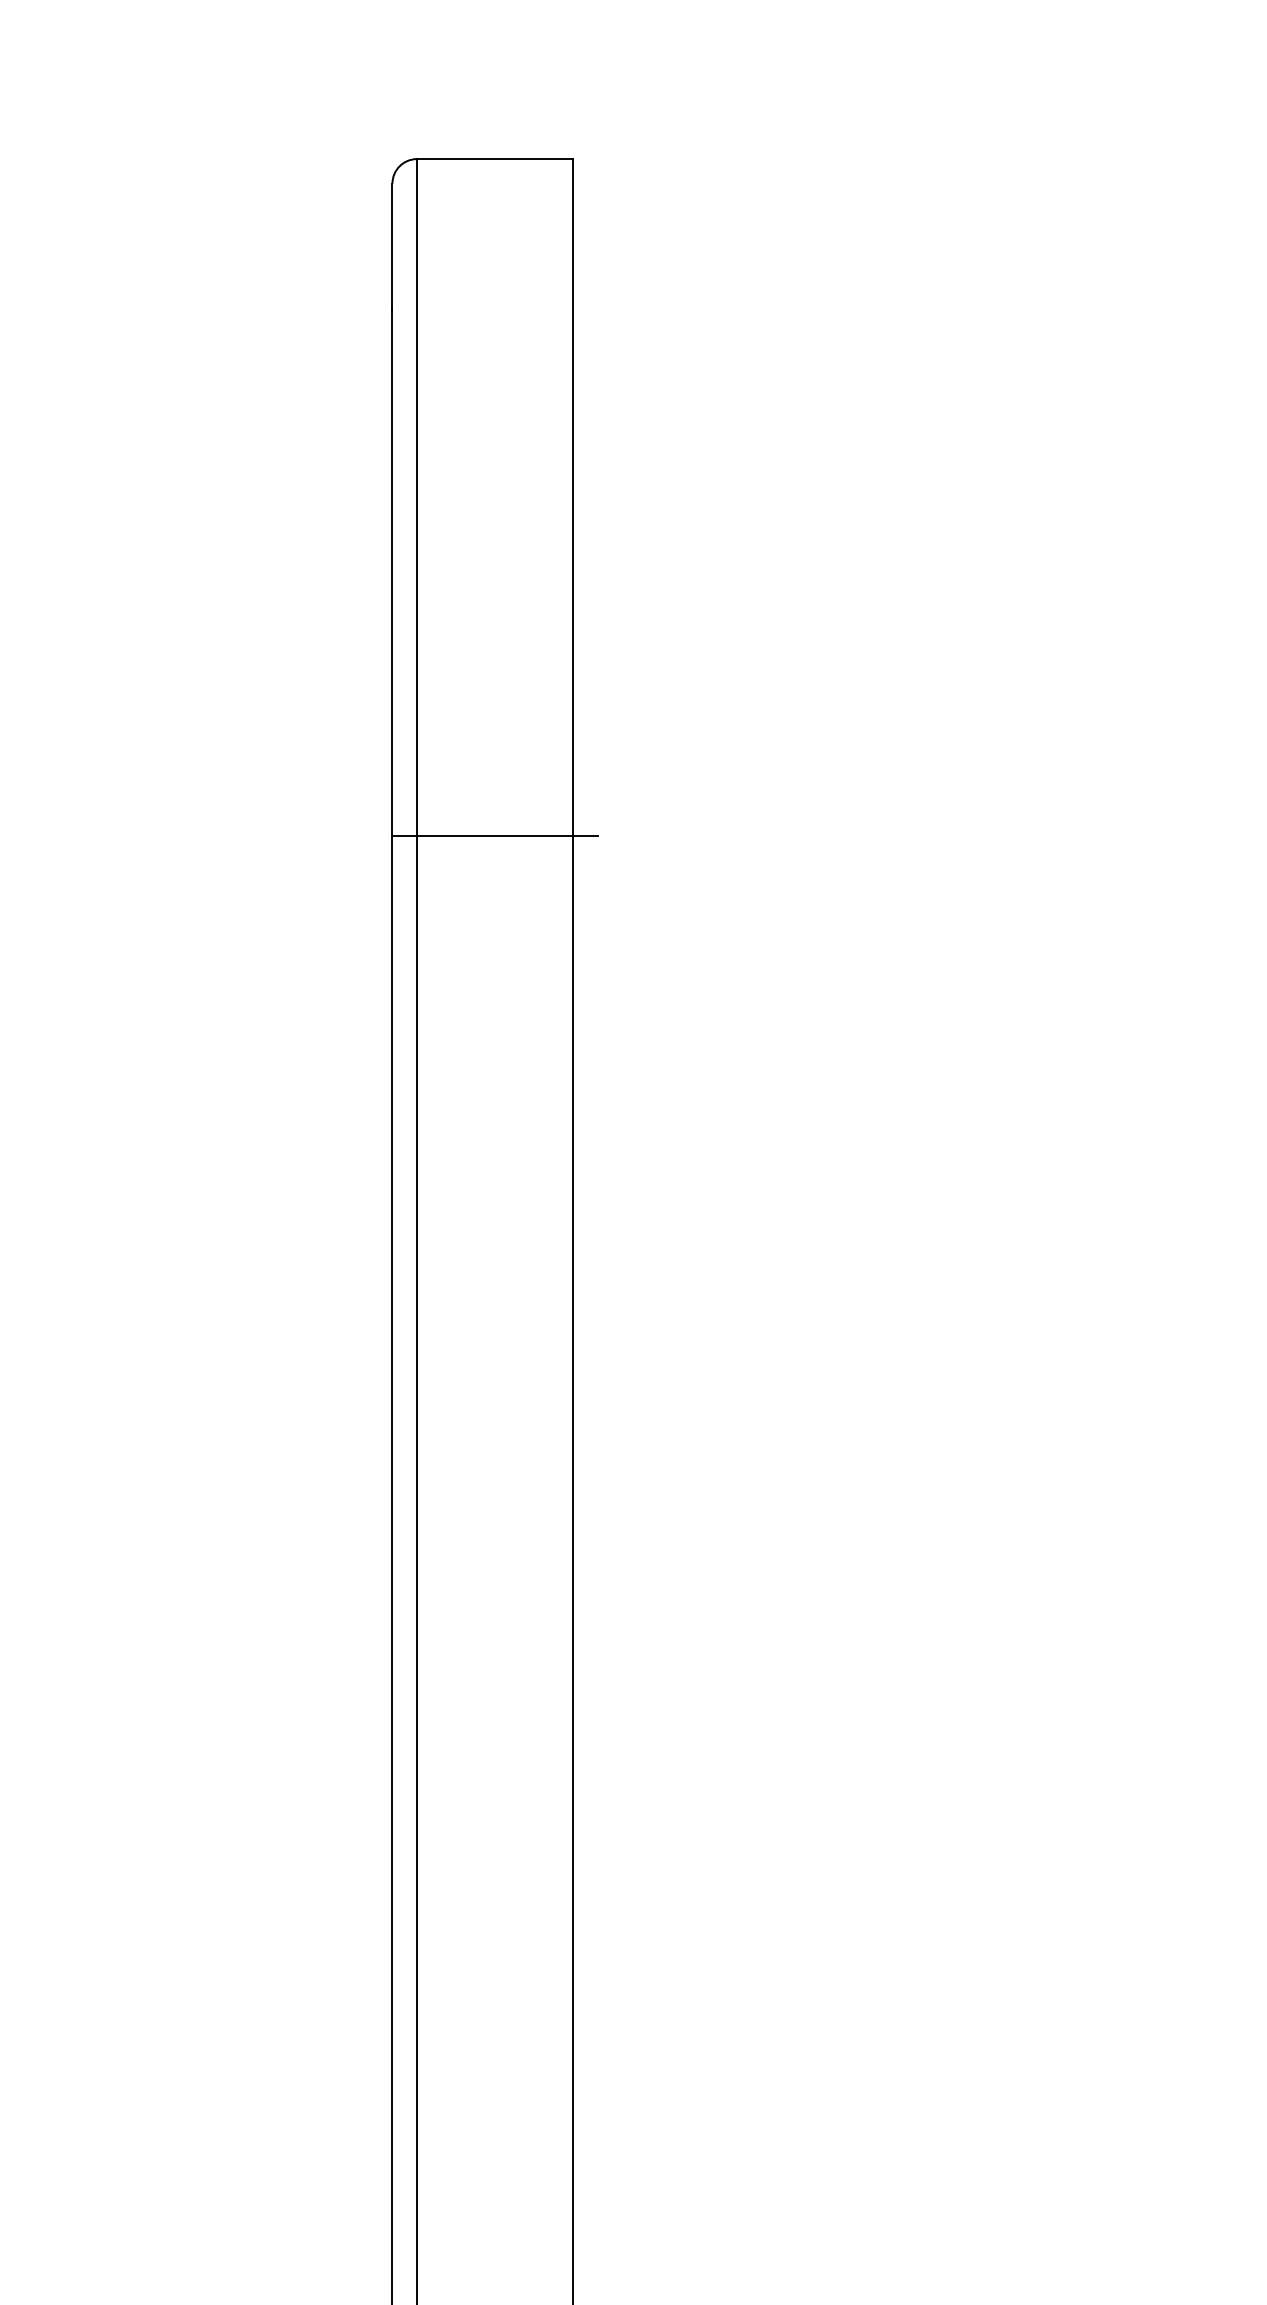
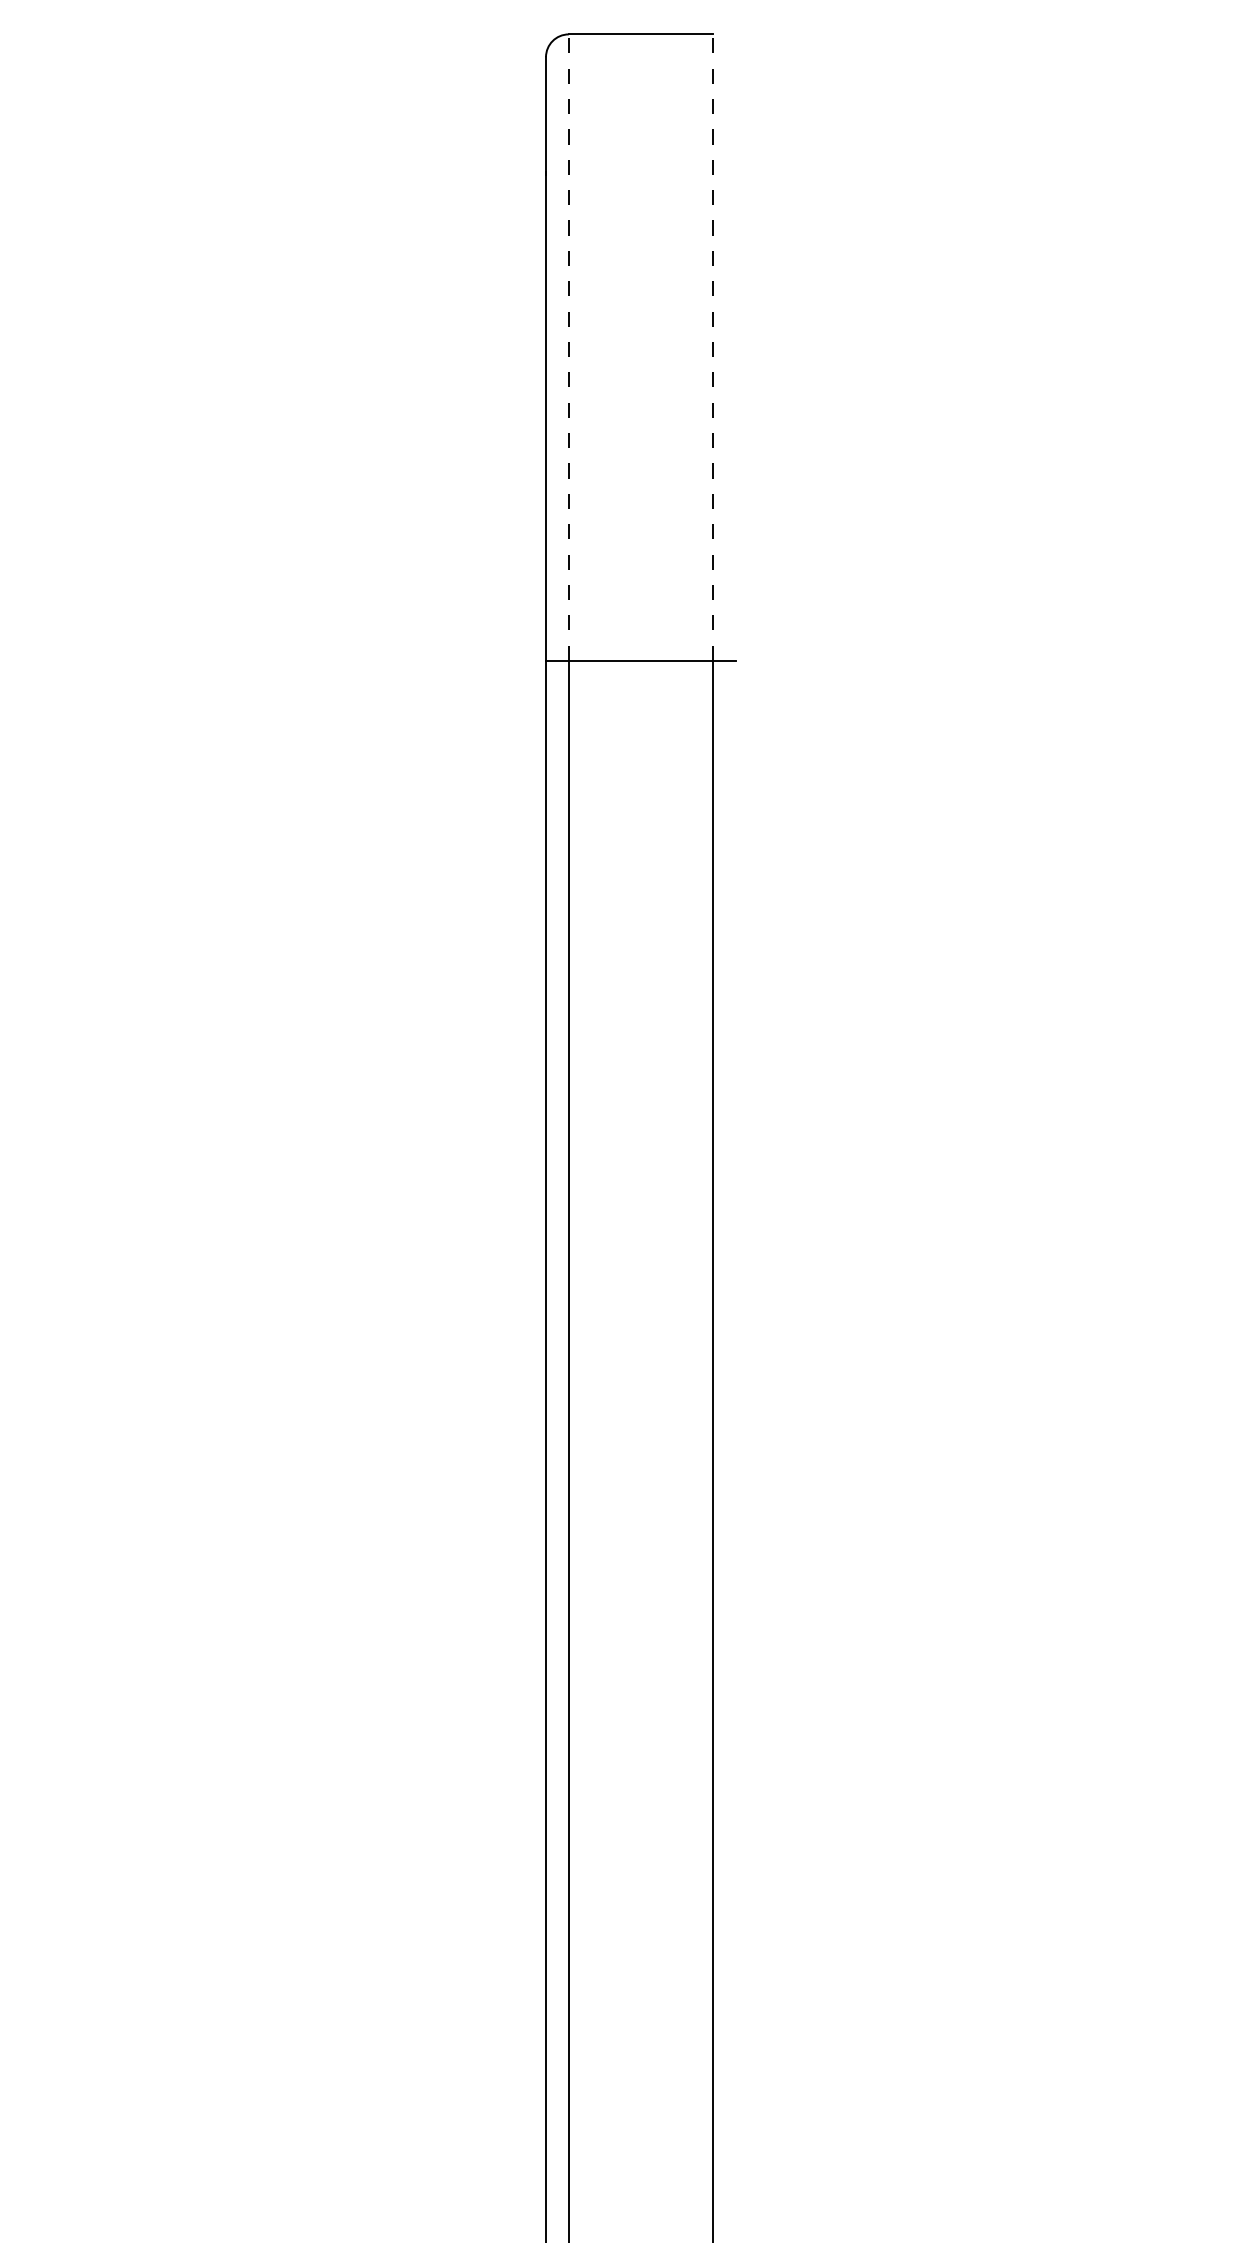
line: (416, 497) -> (568, 347), solid -> dashed
line: (573, 497) -> (713, 347), solid -> dashed

